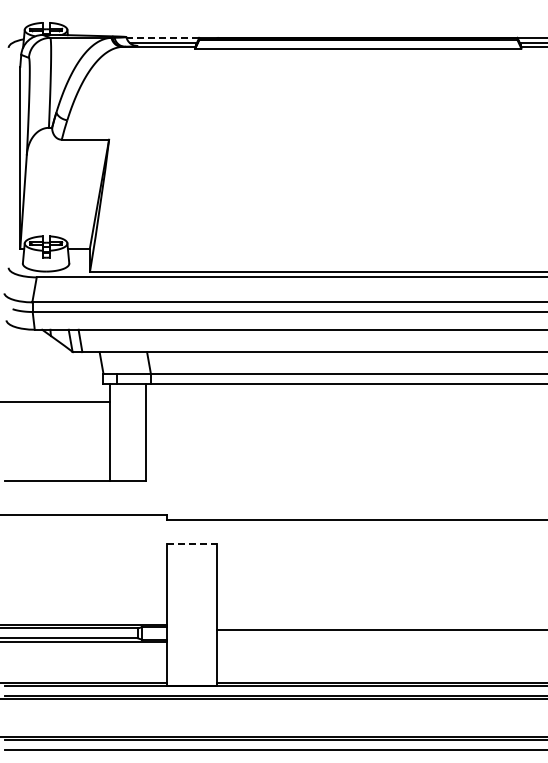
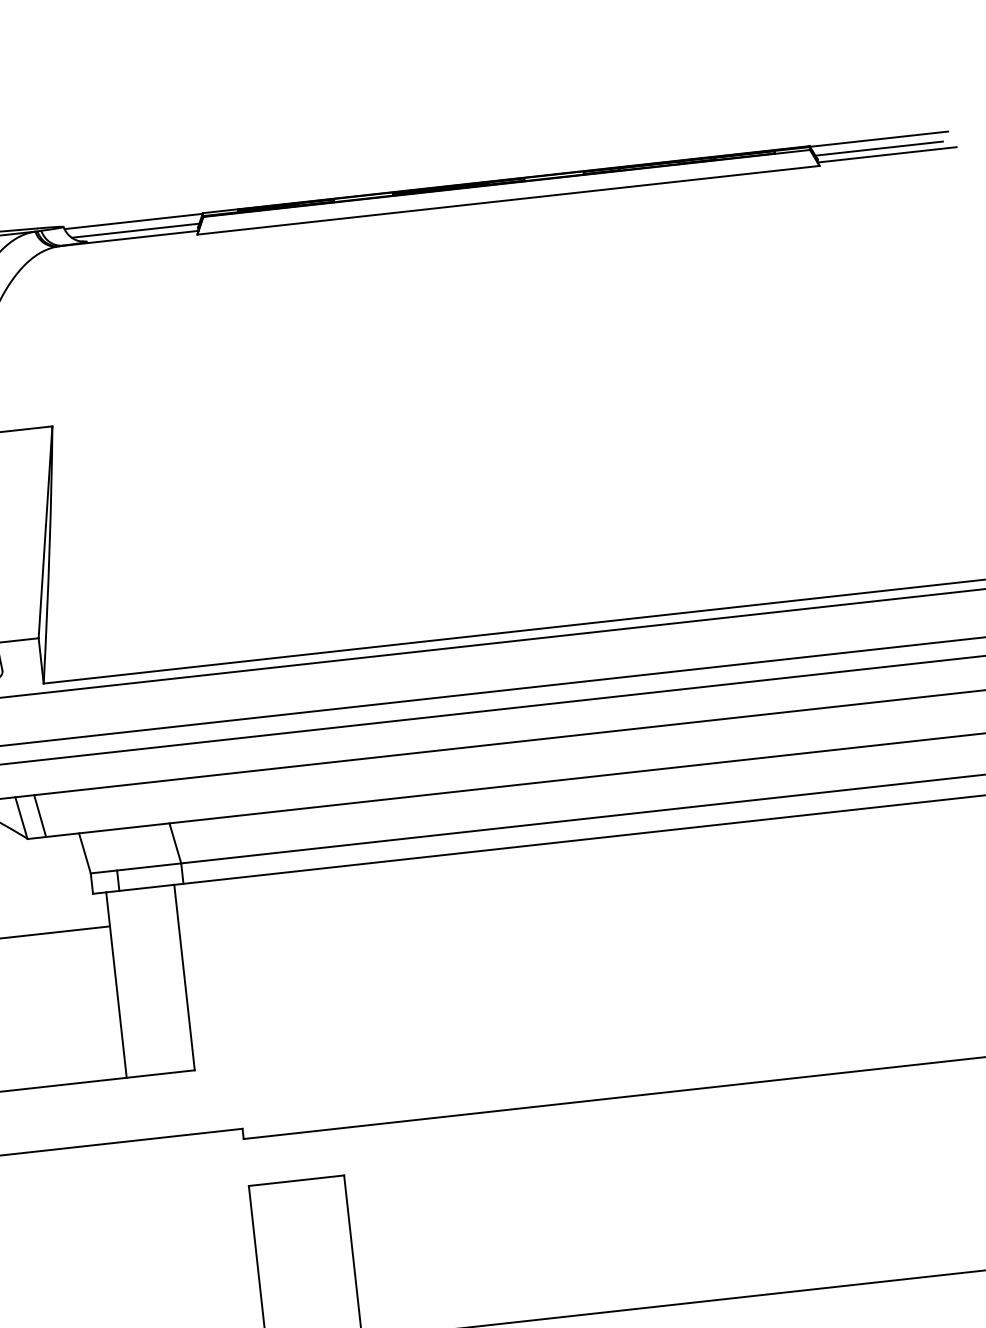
line: (162, 38) -> (132, 222), dashed -> solid
line: (192, 544) -> (296, 1180), dashed -> solid

